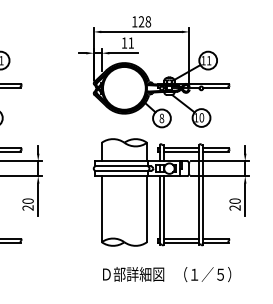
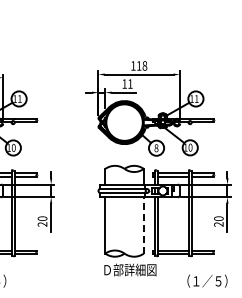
text: (140, 21) -> (138, 65), 128 -> 118
line: (146, 208) -> (143, 224), solid -> dashed
text: (133, 273) -> (130, 269), moved
text: (207, 273) -> (207, 280), moved

